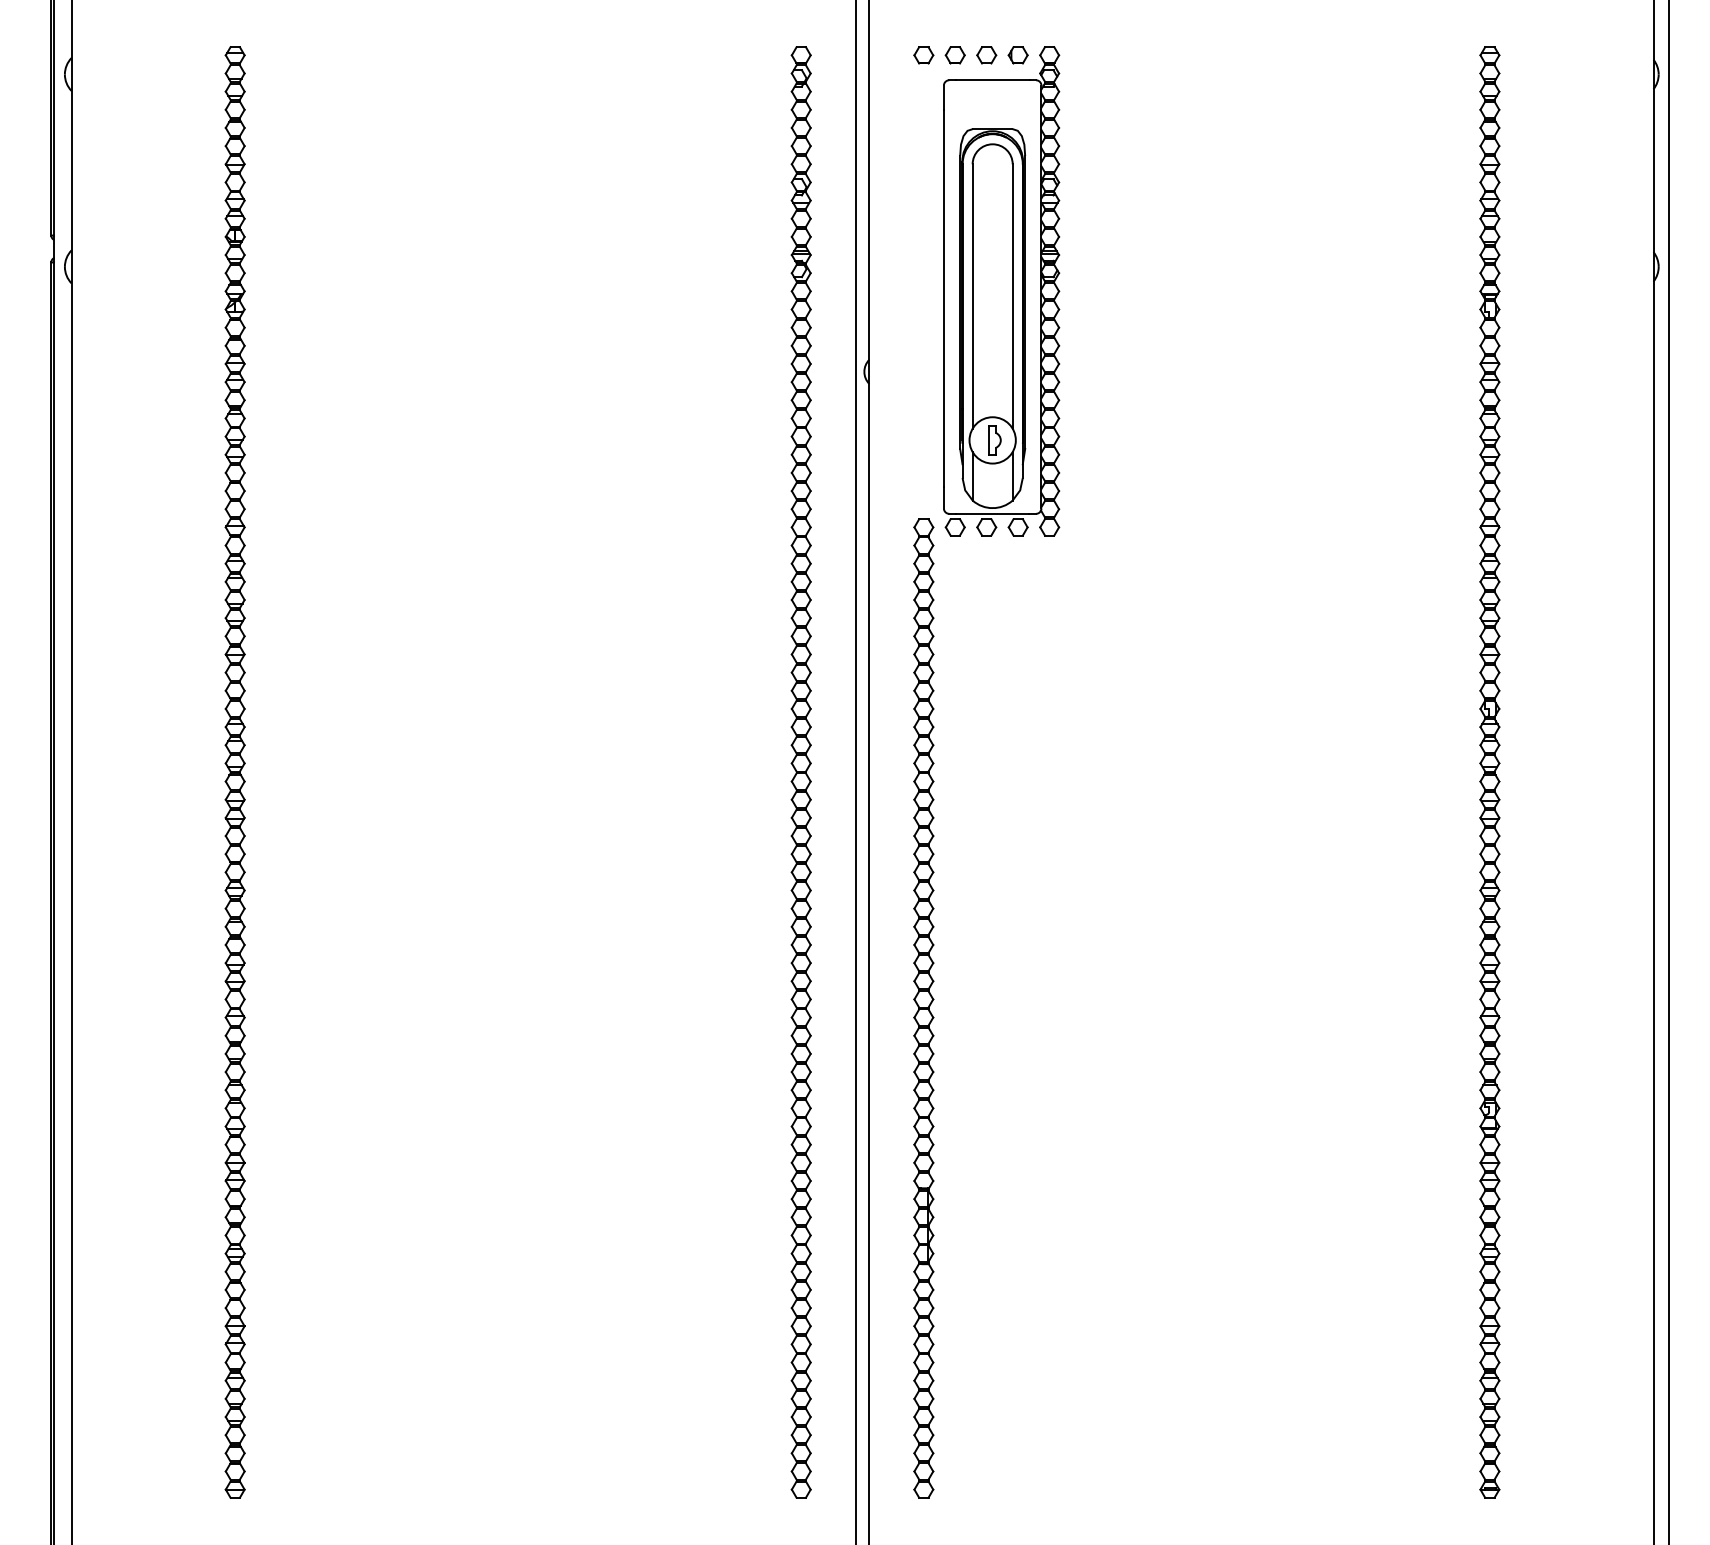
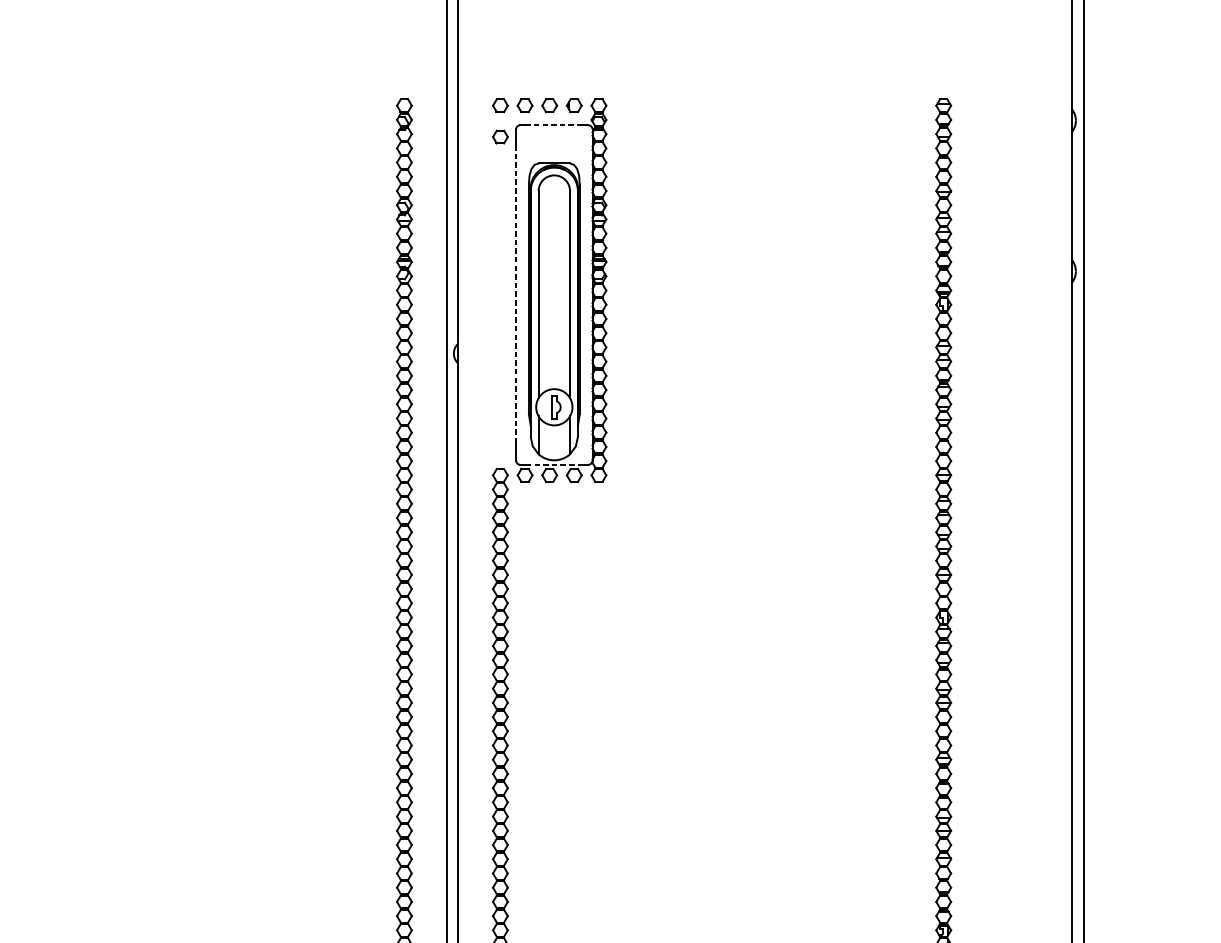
line: (992, 80) -> (554, 125), solid -> dashed
part: (923, 95) -> (500, 137), added
line: (943, 297) -> (515, 295), solid -> dashed
line: (992, 513) -> (554, 464), solid -> dashed

